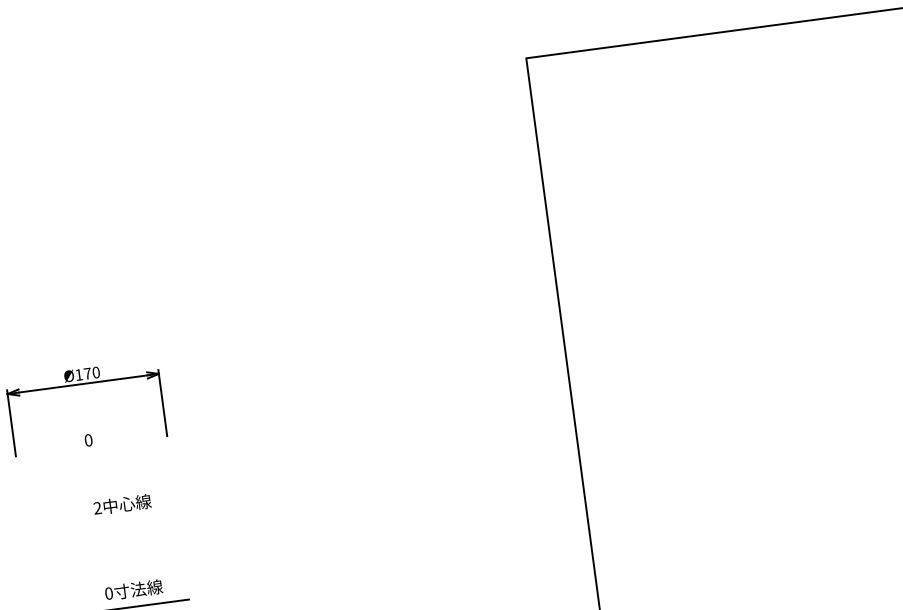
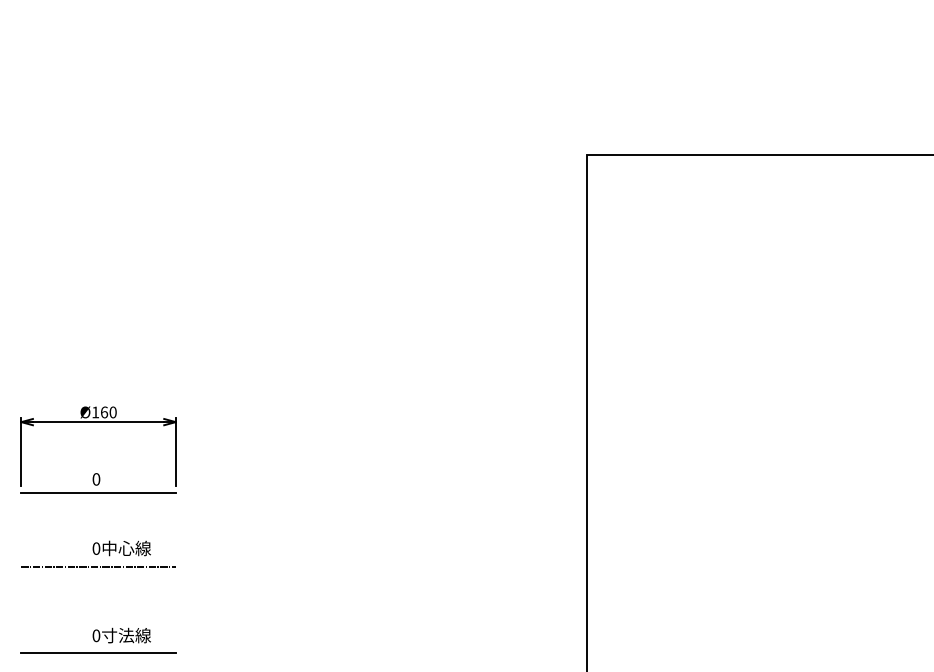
text: (87, 373) -> (104, 412), Ø170 -> Ø160
line: (92, 453) -> (98, 493), added
text: (97, 508) -> (96, 548), 2 -> 0
line: (102, 526) -> (98, 567), added

